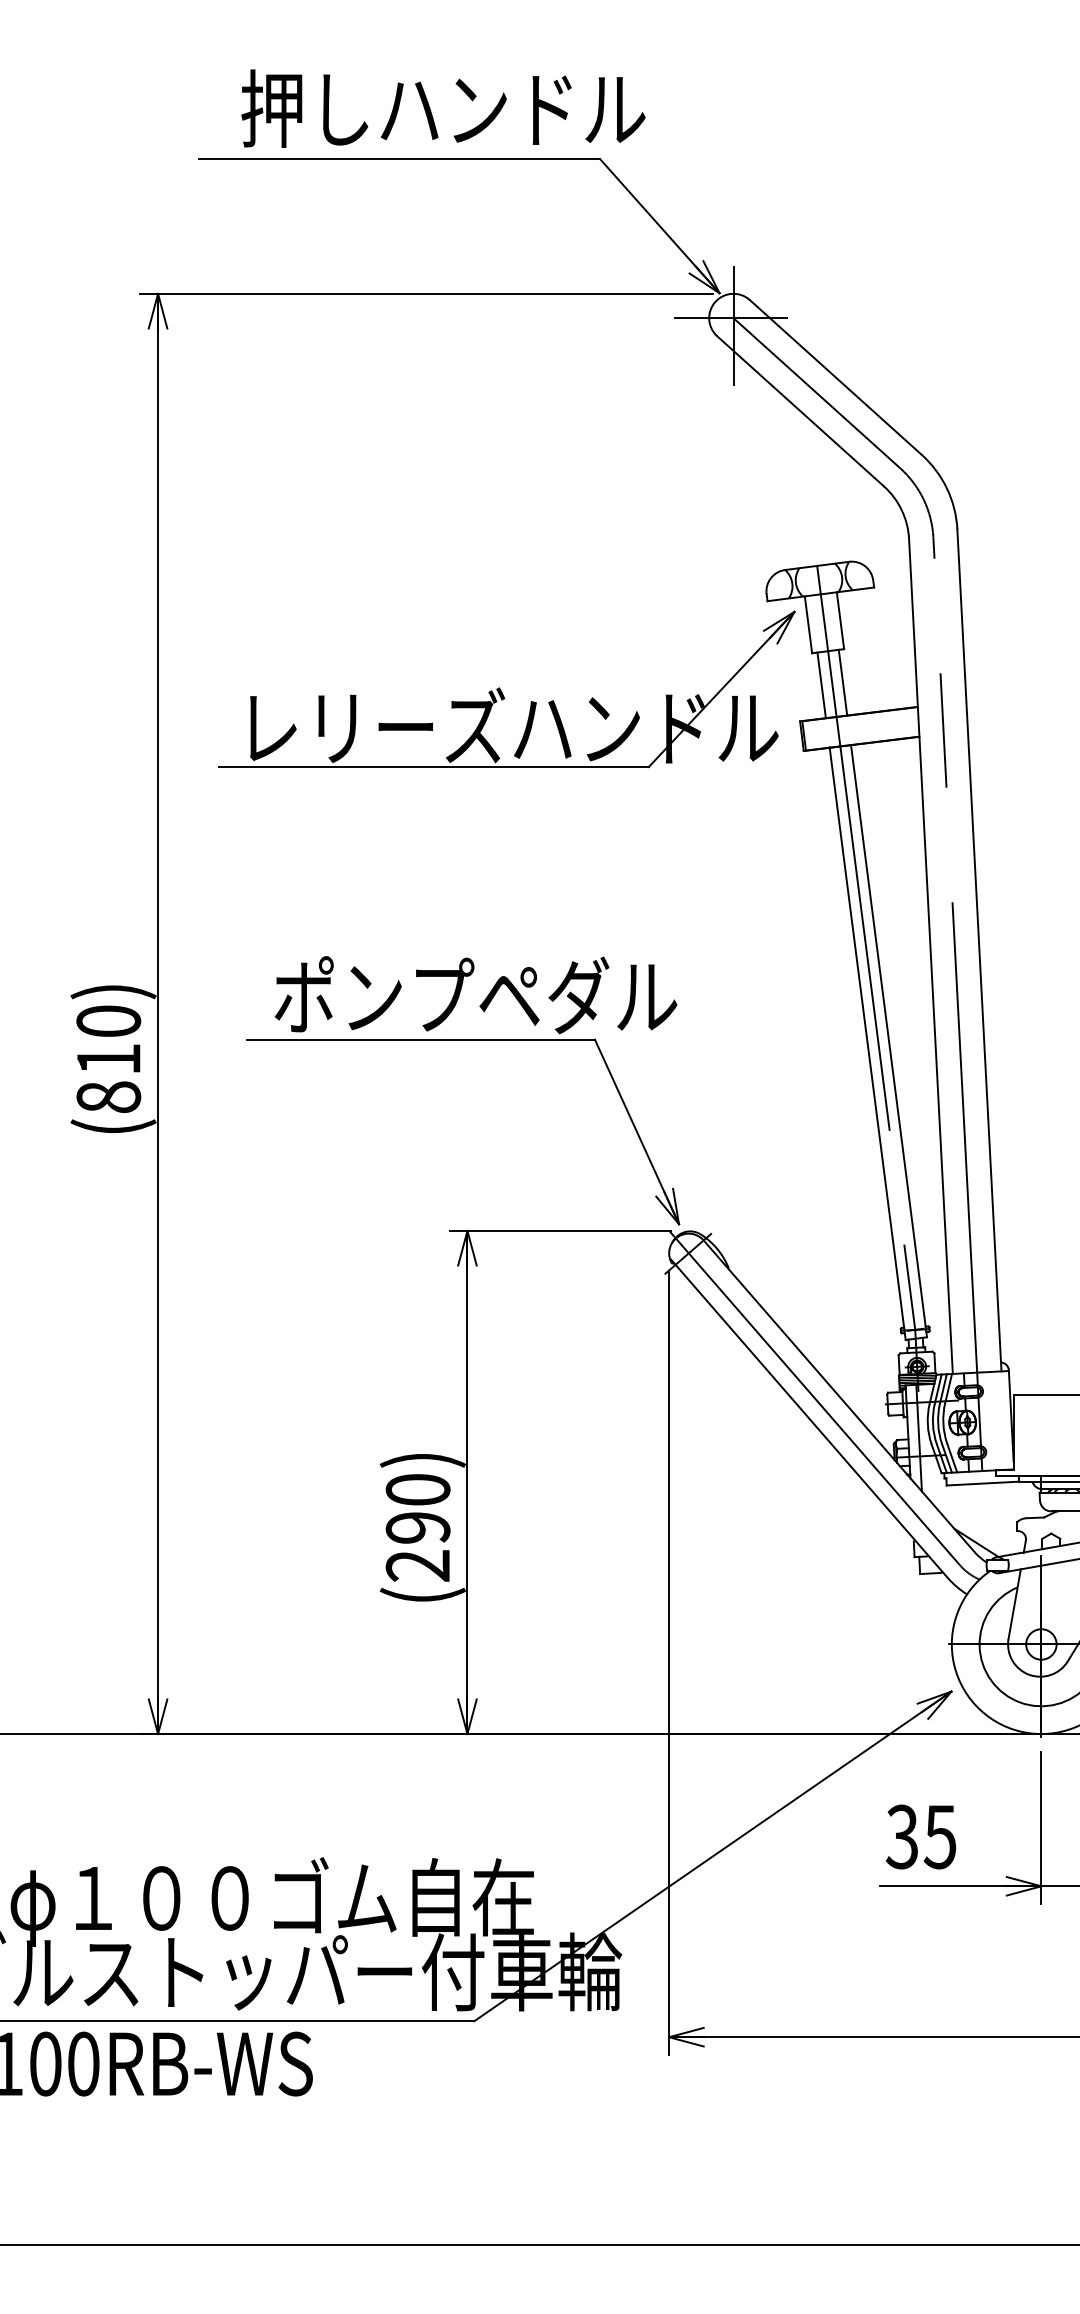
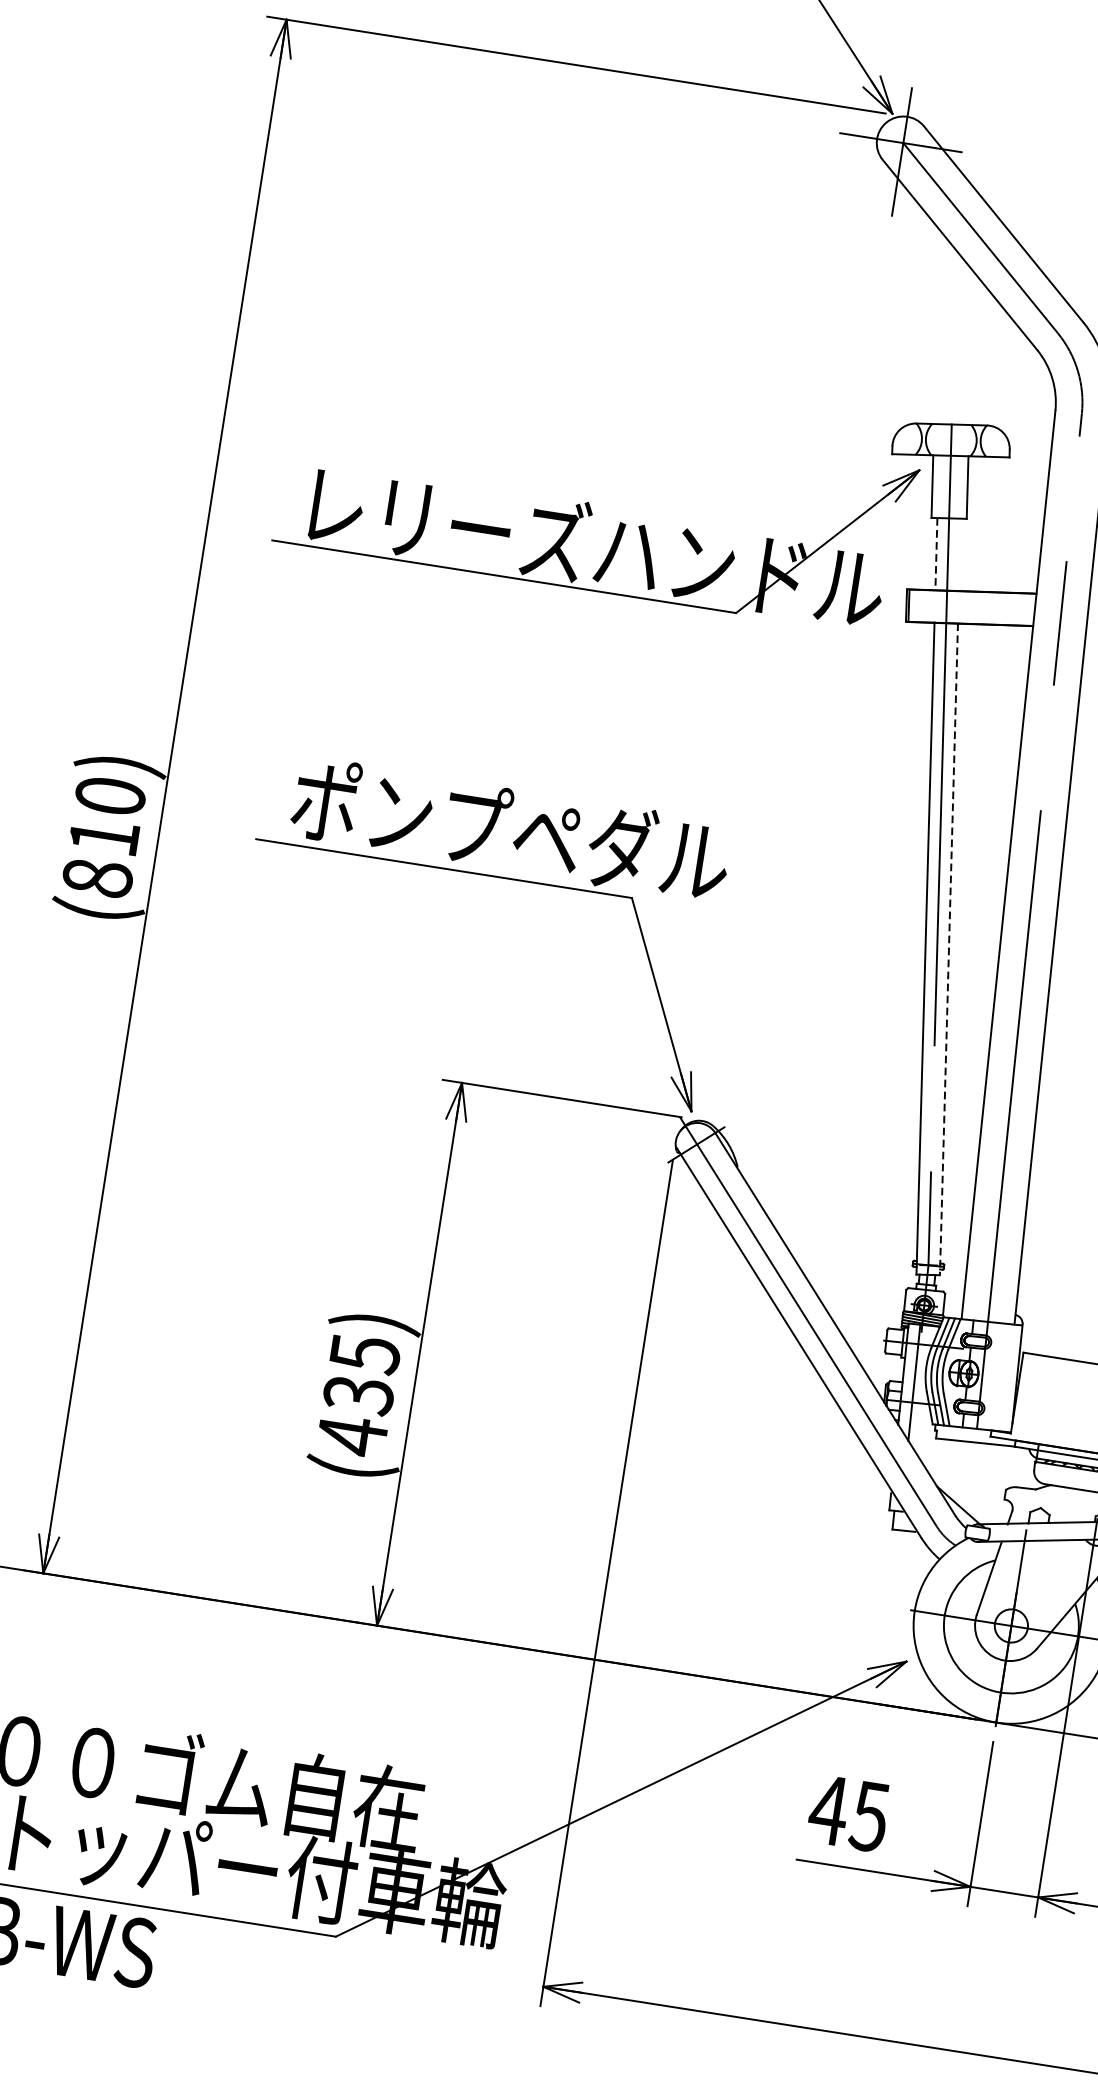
line: (842, 682) -> (959, 554), removed
line: (821, 685) -> (936, 554), solid -> dashed
line: (889, 1041) -> (949, 949), solid -> dashed
text: (417, 1528) -> (357, 1395), (290) -> (435)
text: (902, 1836) -> (829, 1809), 35 -> 45

